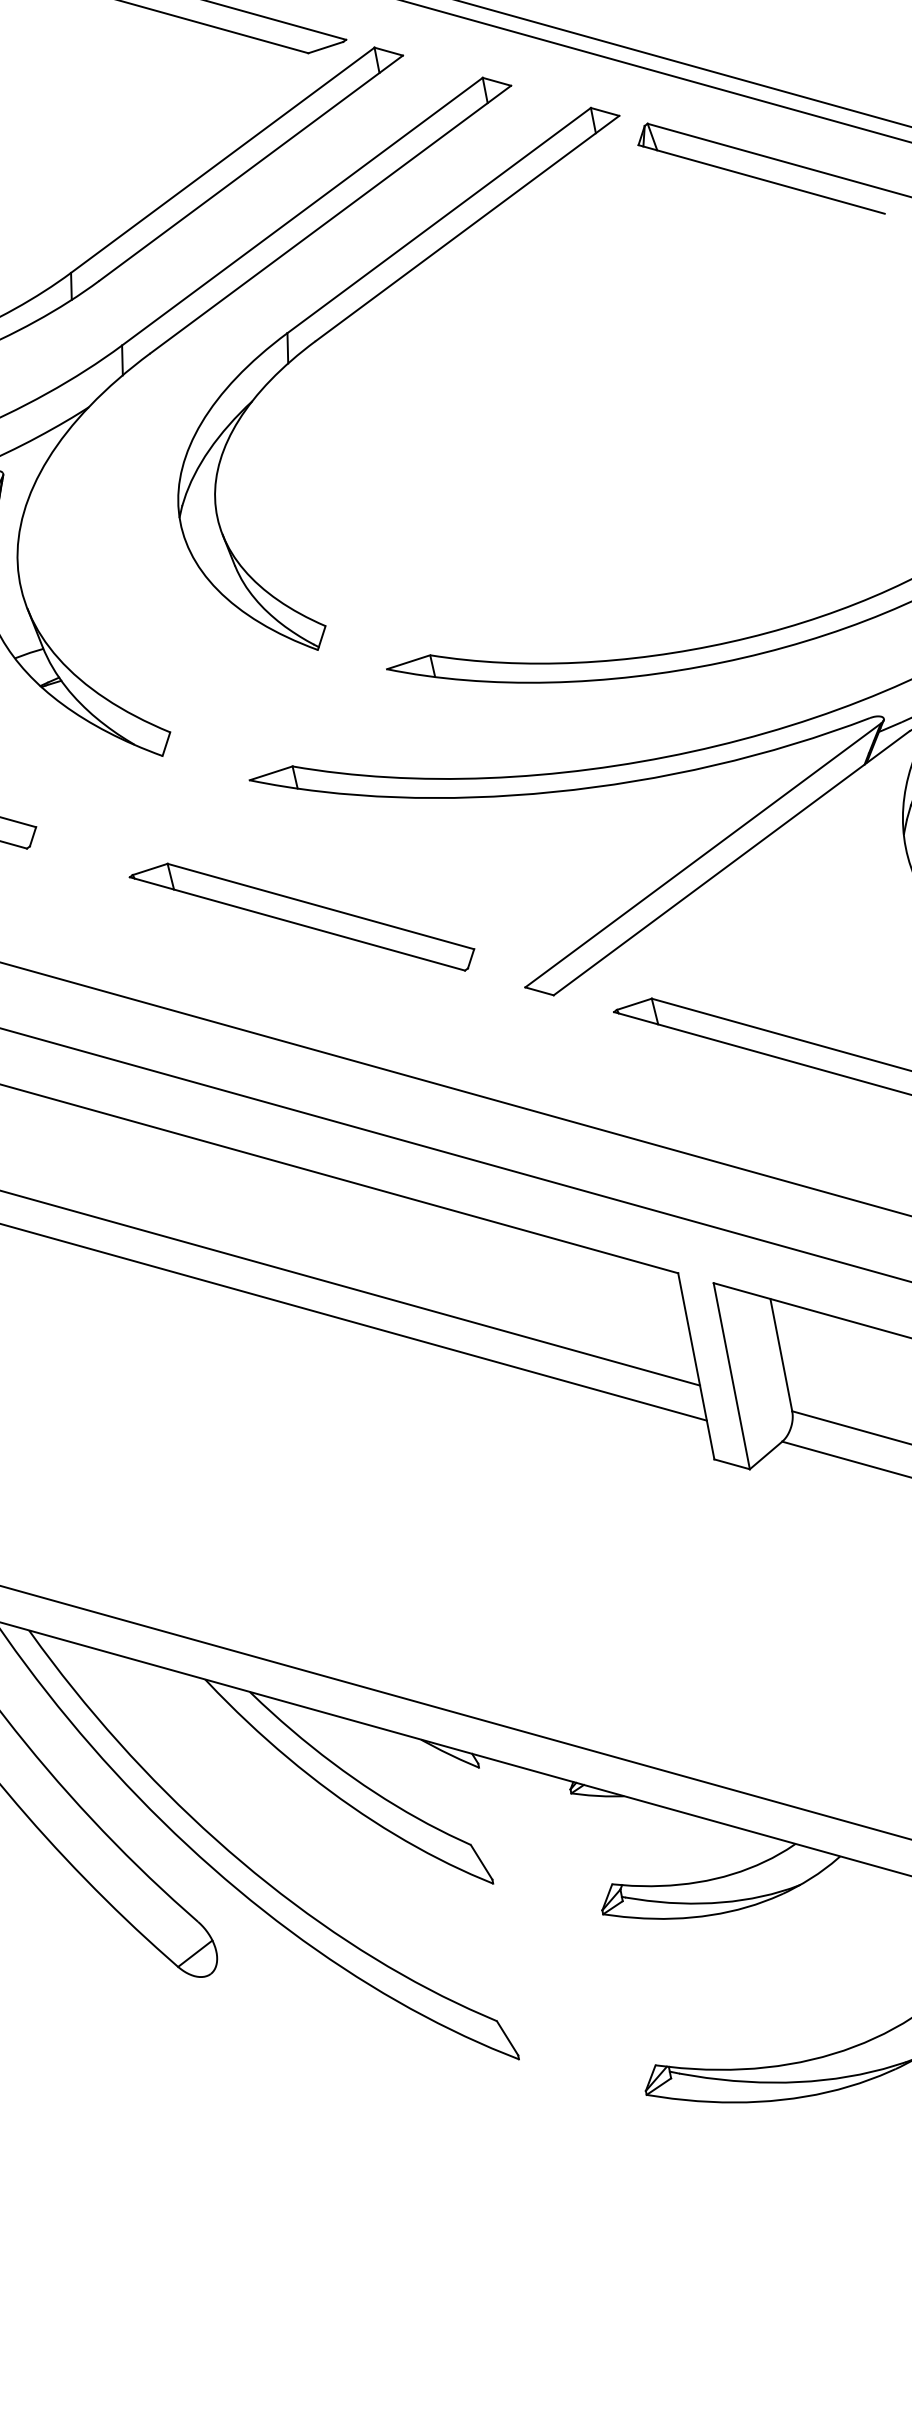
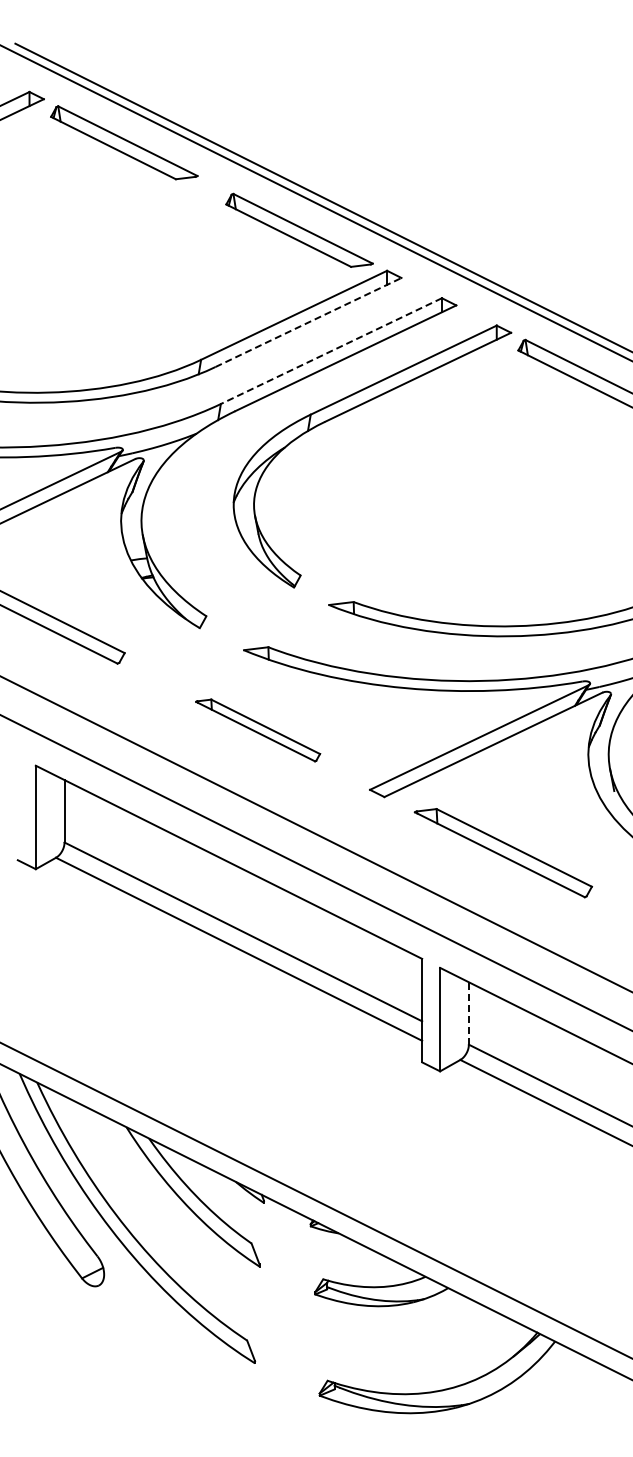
line: (251, 168) -> (308, 322), solid -> dashed
line: (302, 212) -> (331, 351), solid -> dashed
part: (302, 919) -> (257, 730), size x0.7
line: (780, 1353) -> (468, 1012), solid -> dashed

